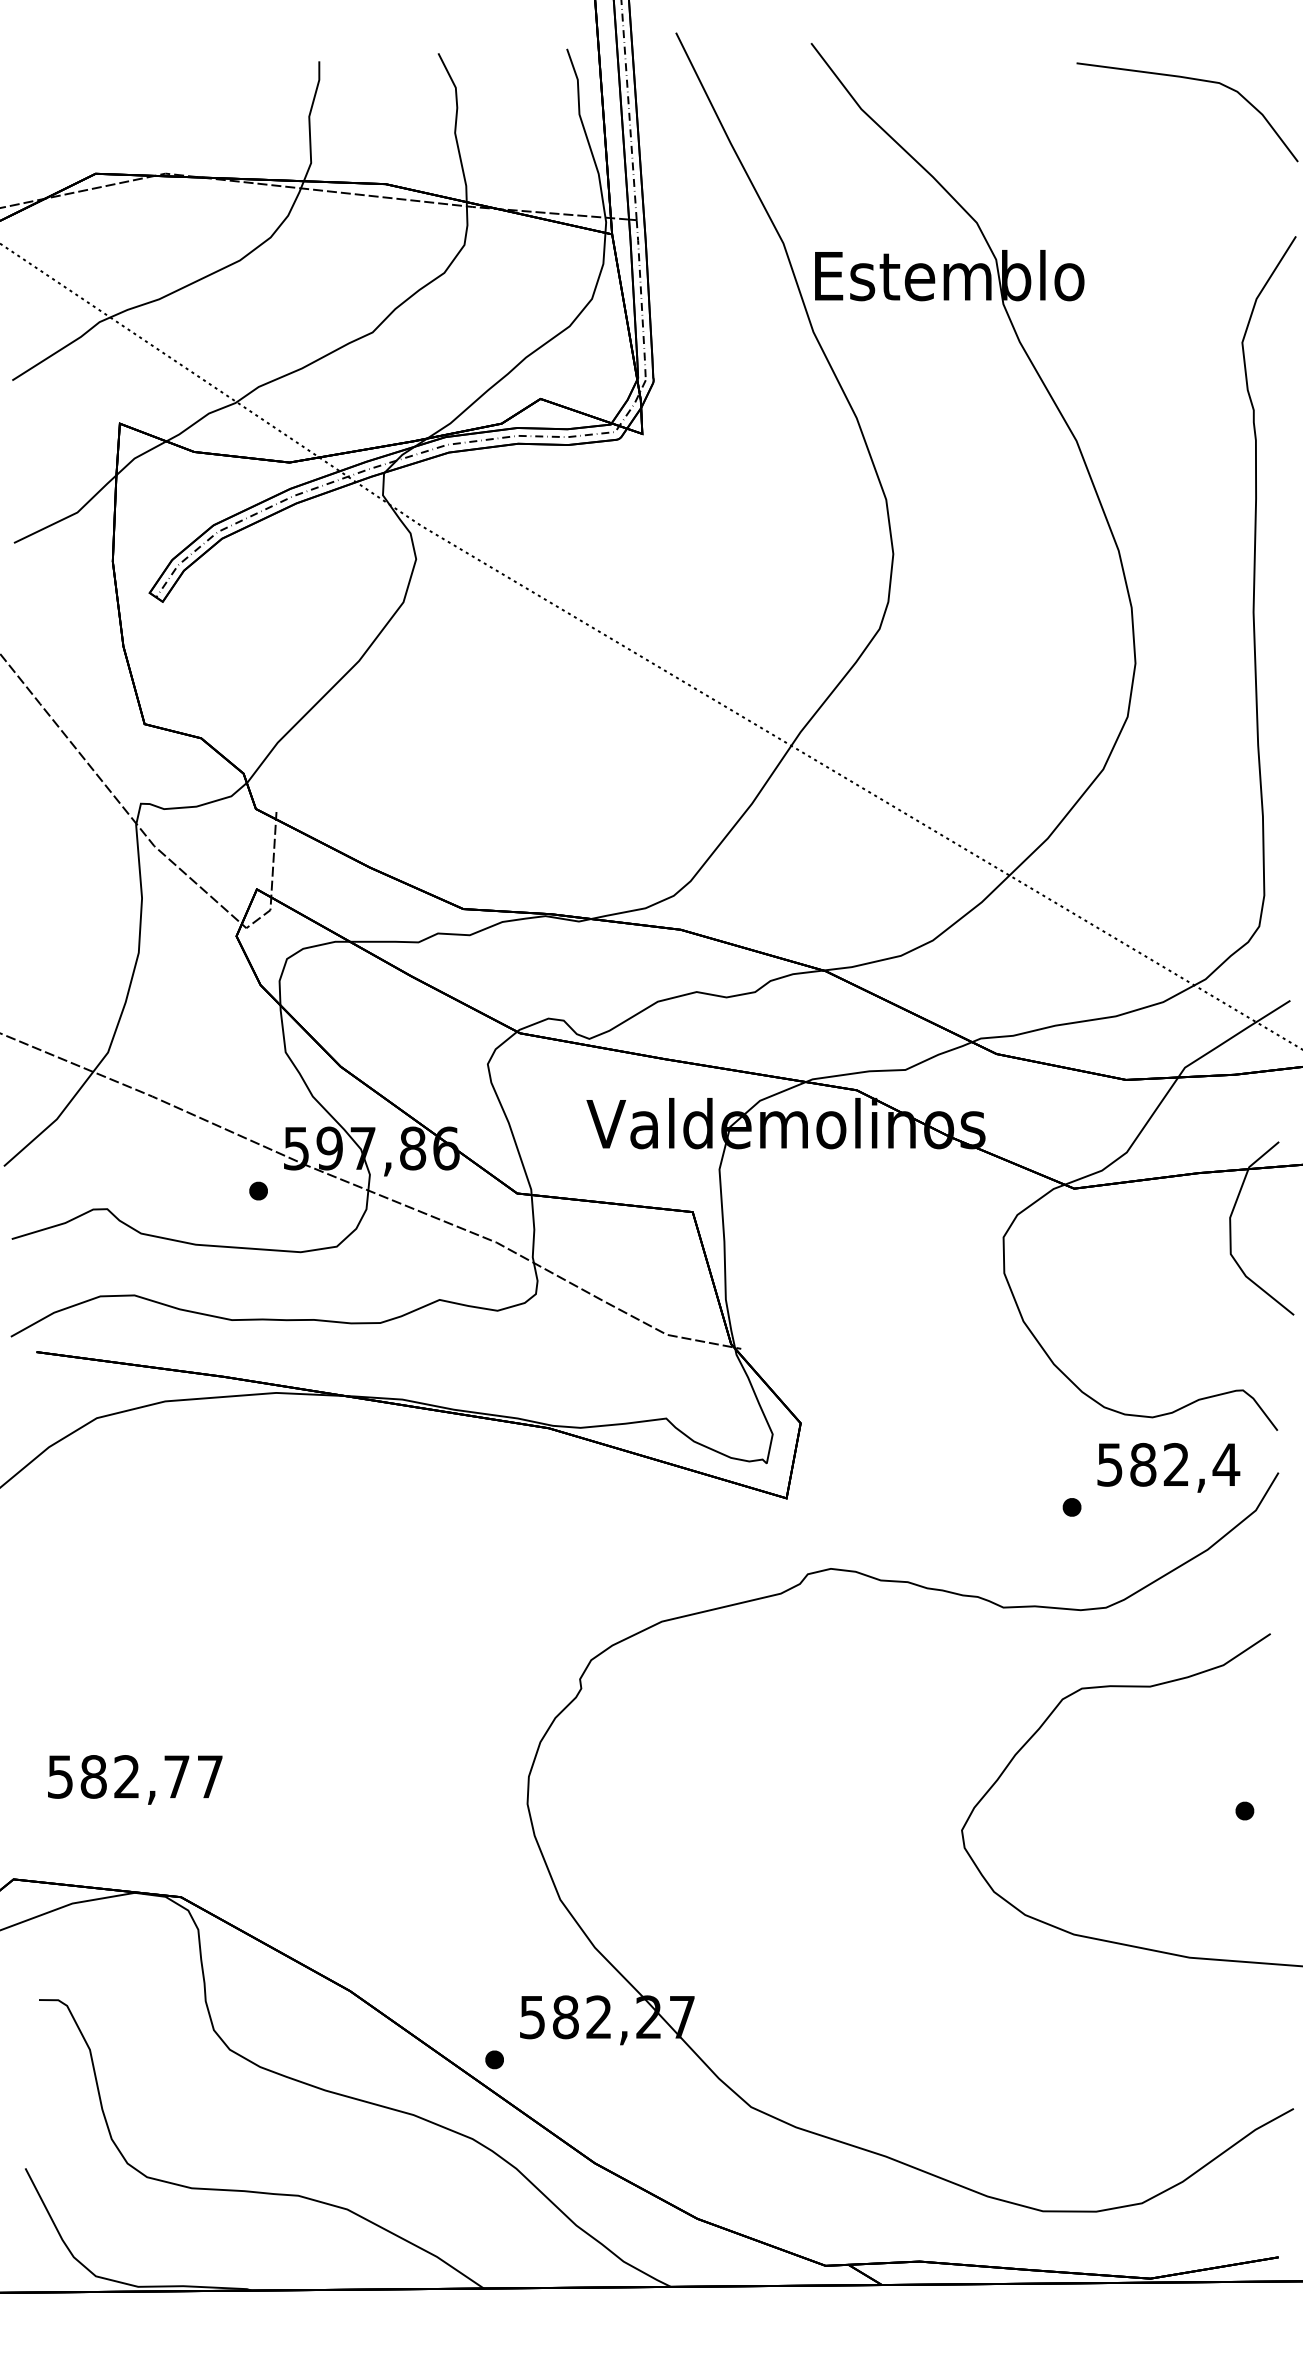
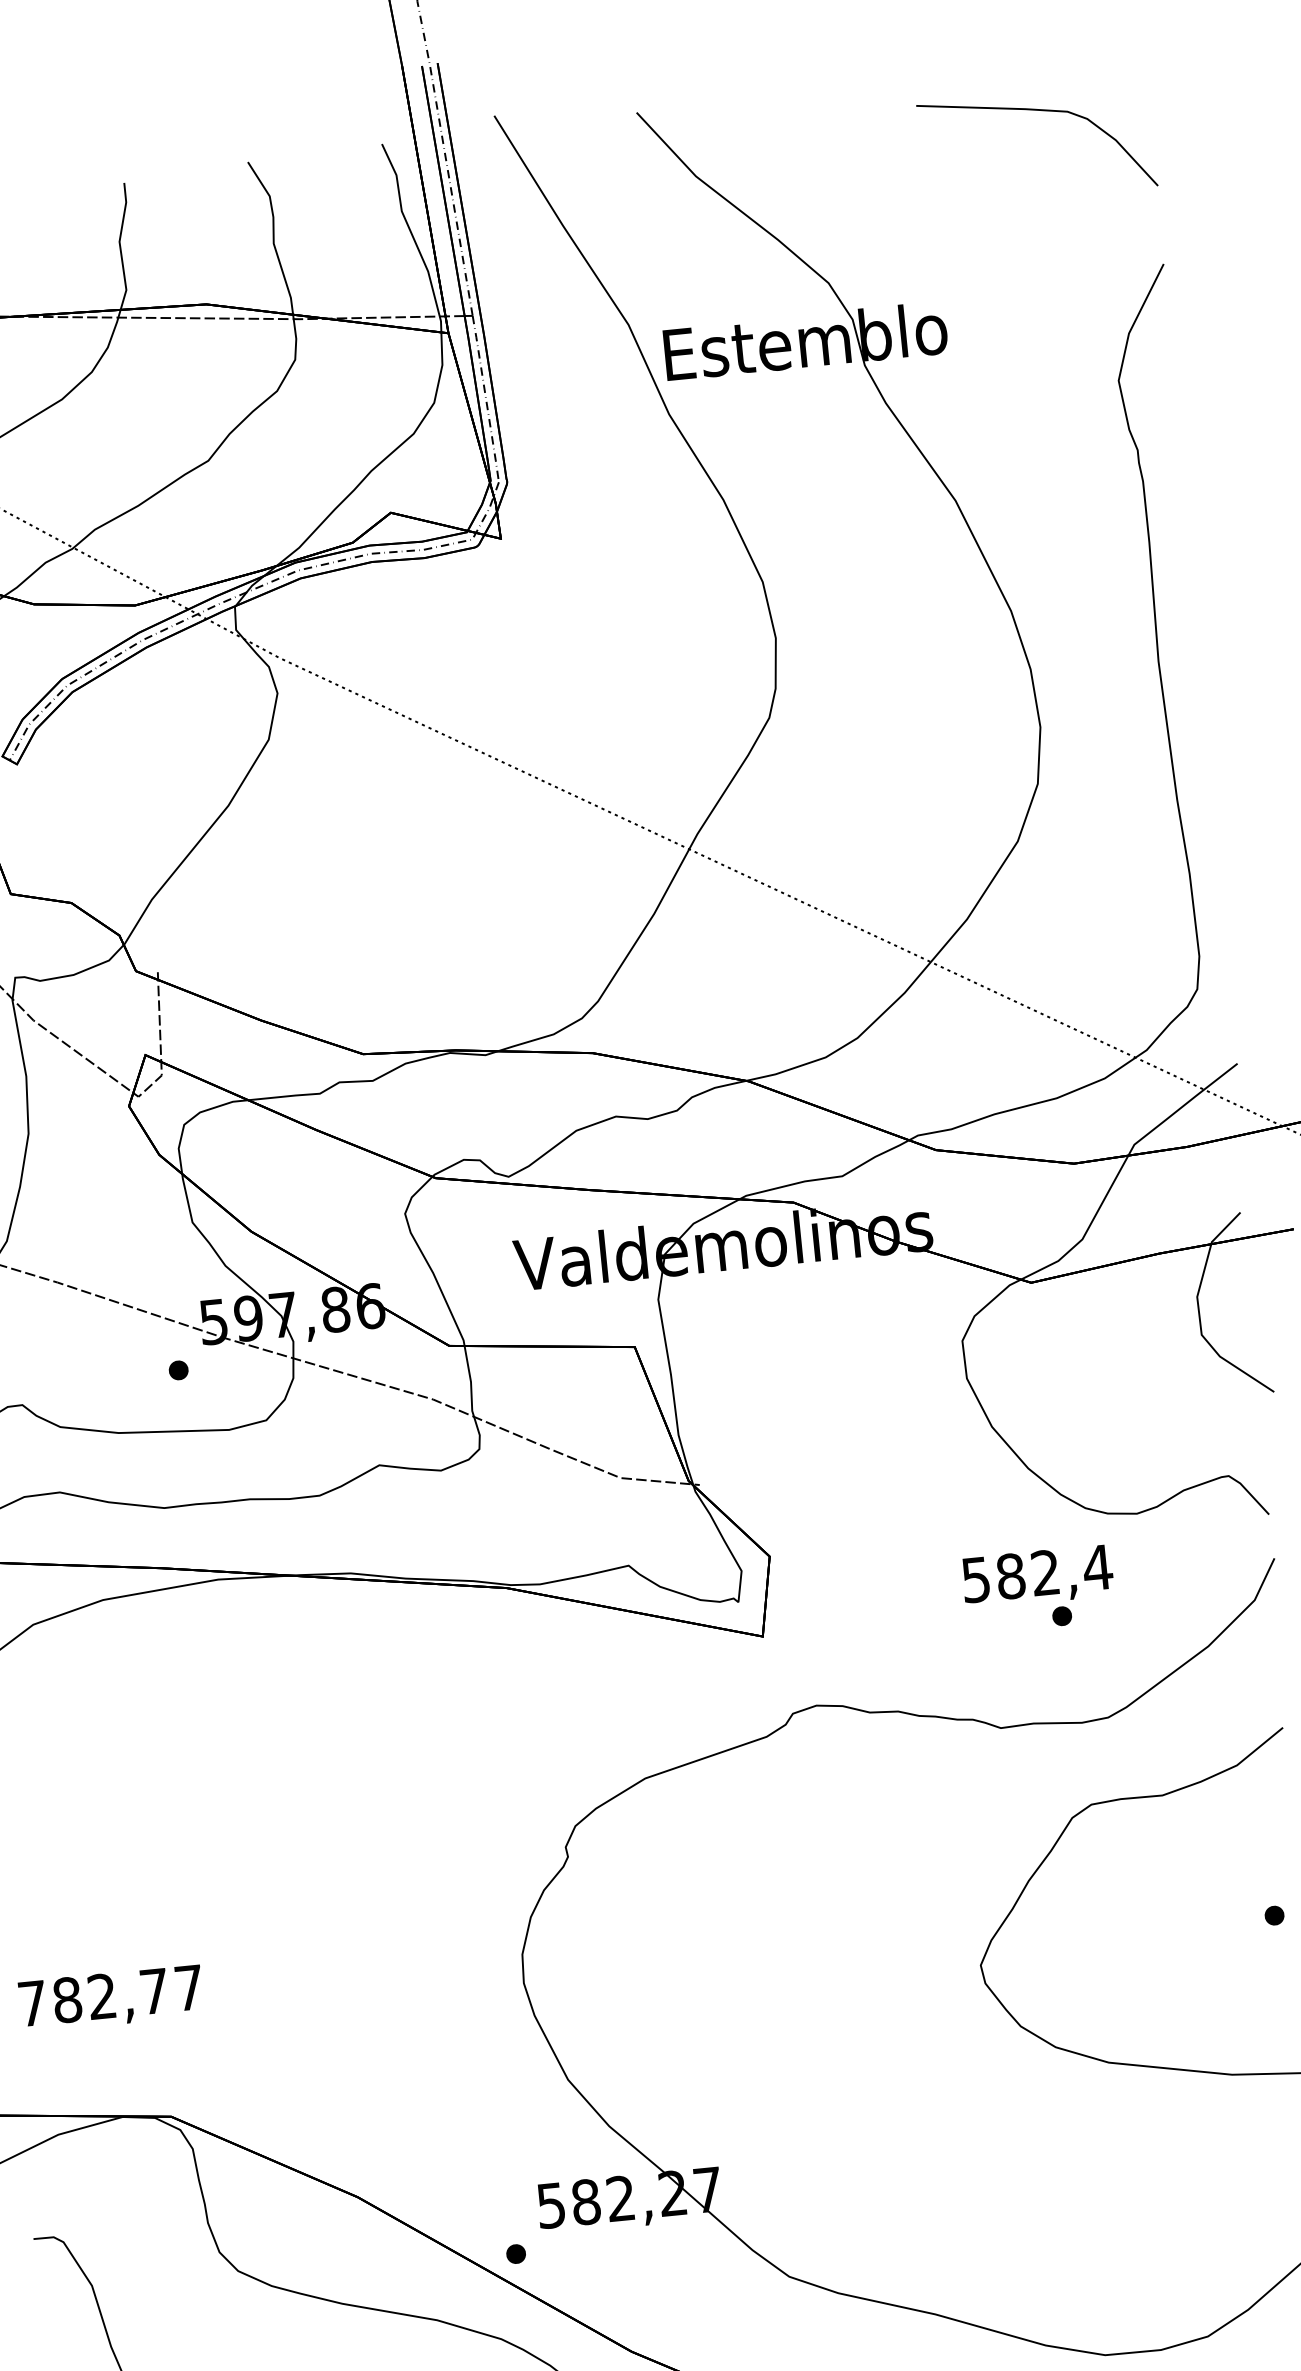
text: (1168, 1467) -> (1037, 1576), moved
text: (60, 1776) -> (32, 2003), 582,77 -> 782,77

